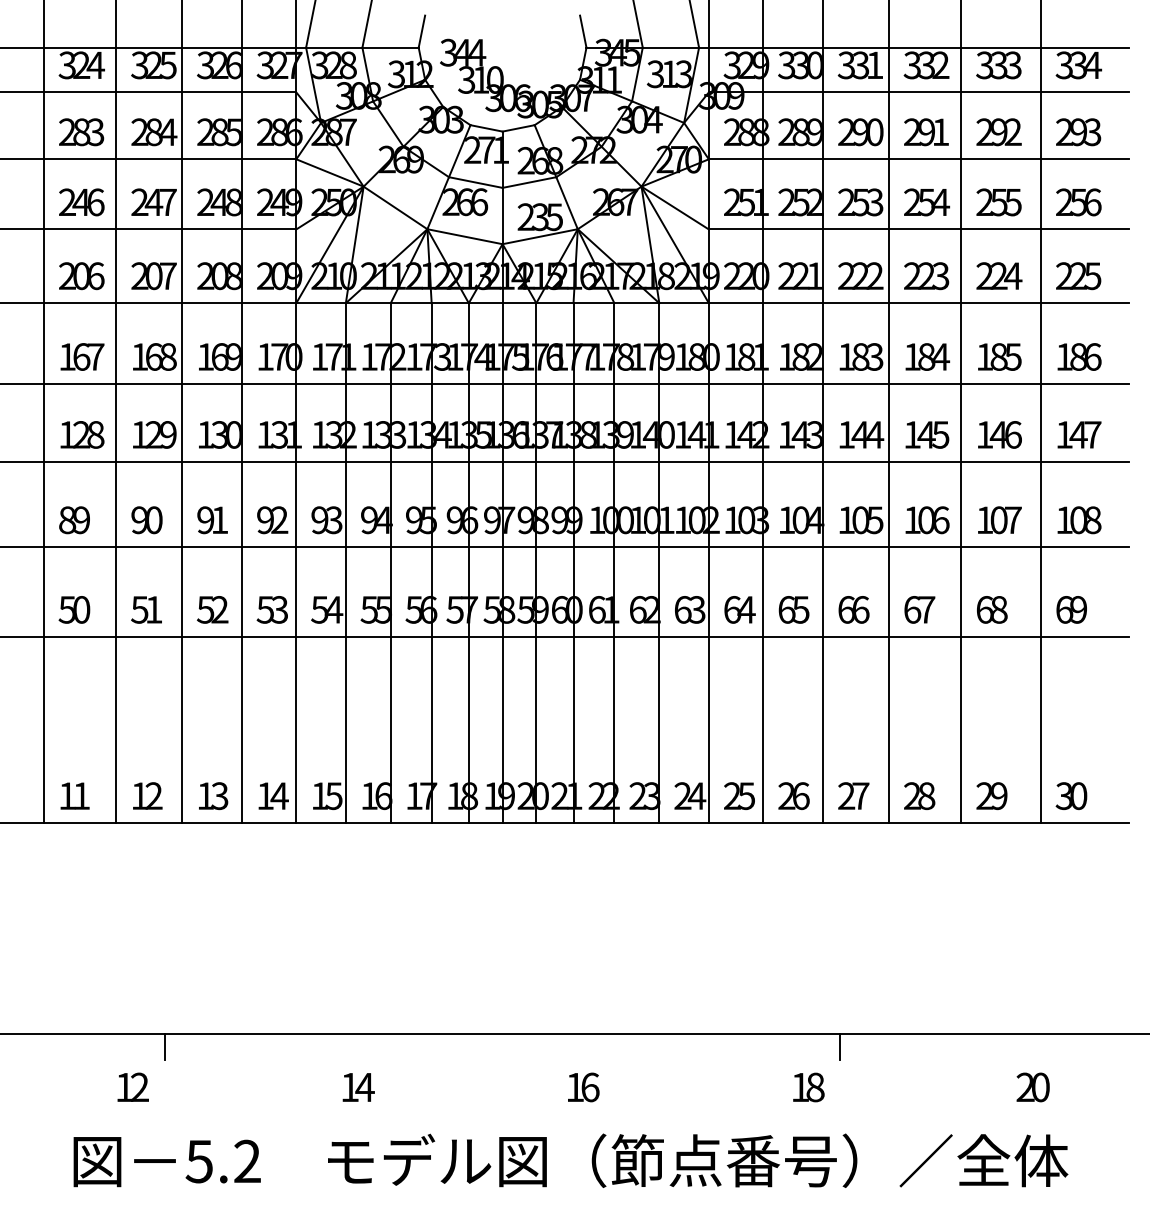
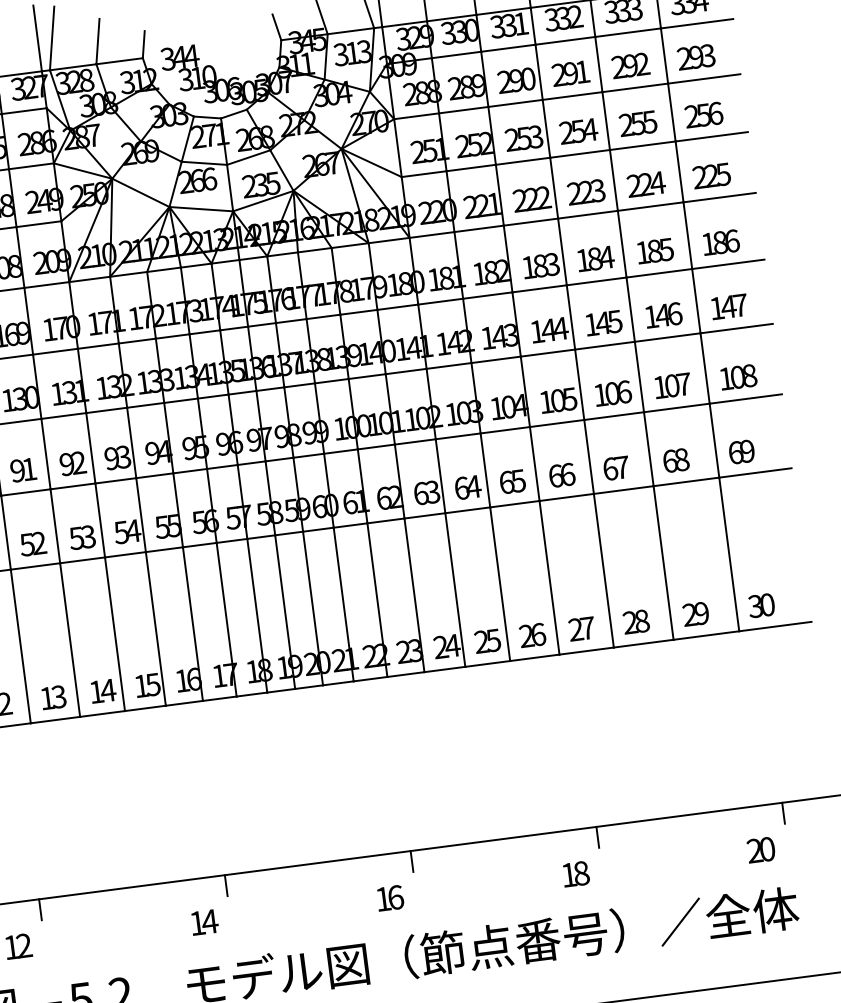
line: (390, 1046) -> (226, 885), added
line: (615, 1046) -> (412, 861), added
line: (1065, 1046) -> (783, 812), added

